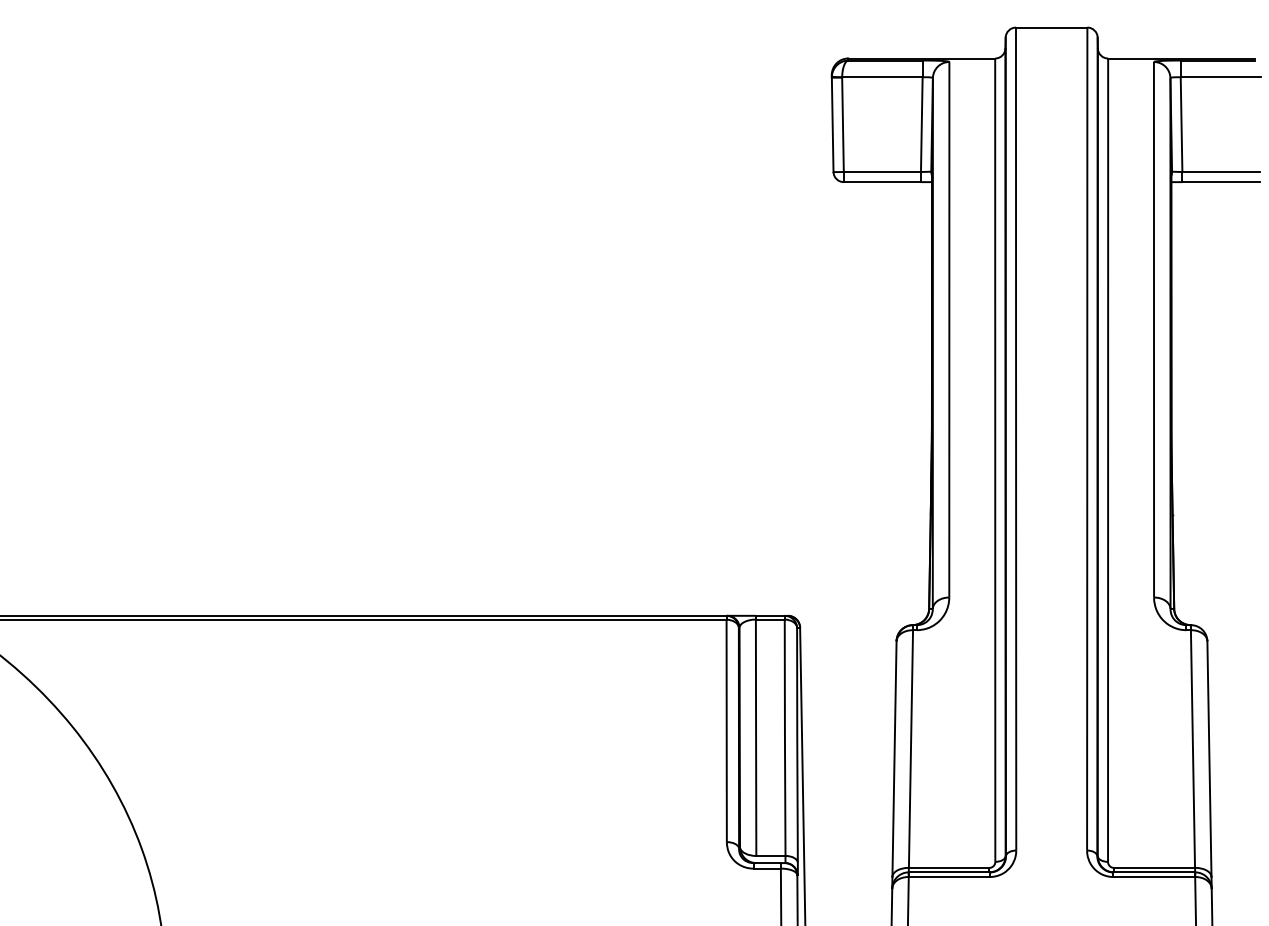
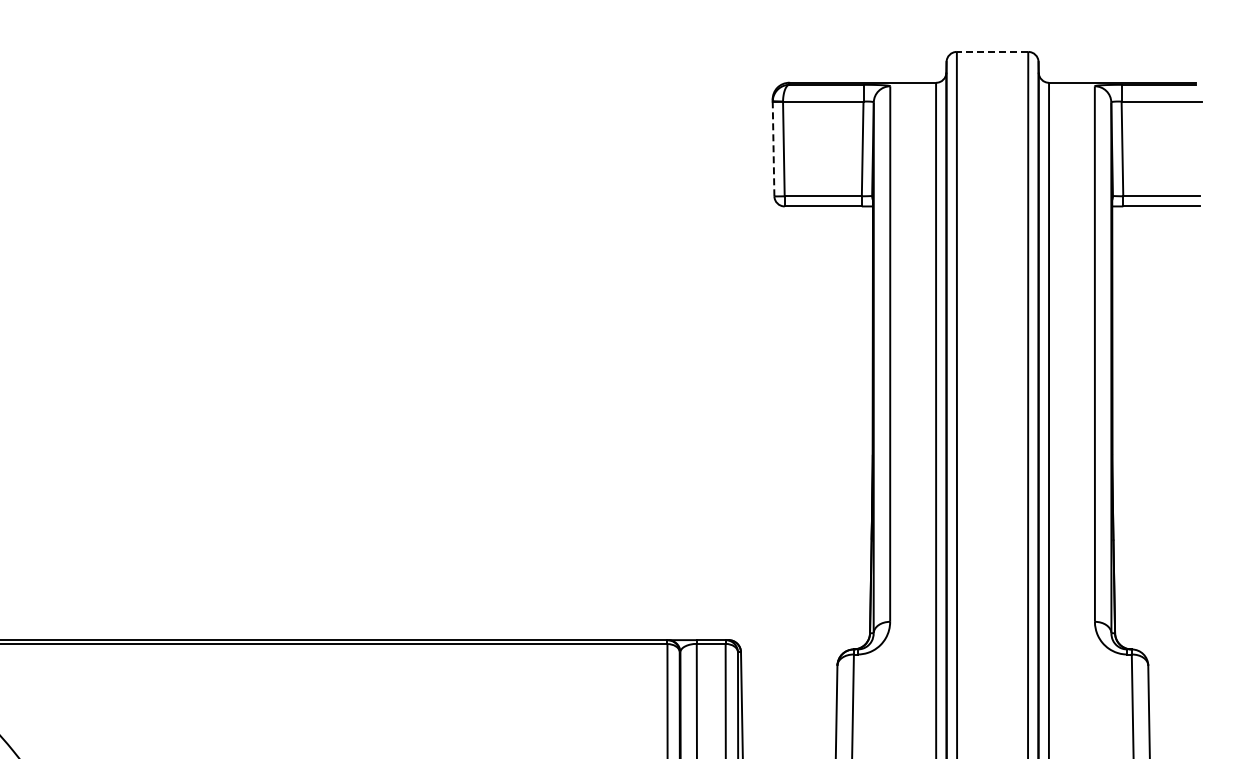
line: (1051, 27) -> (992, 51), solid -> dashed
line: (832, 124) -> (773, 148), solid -> dashed

